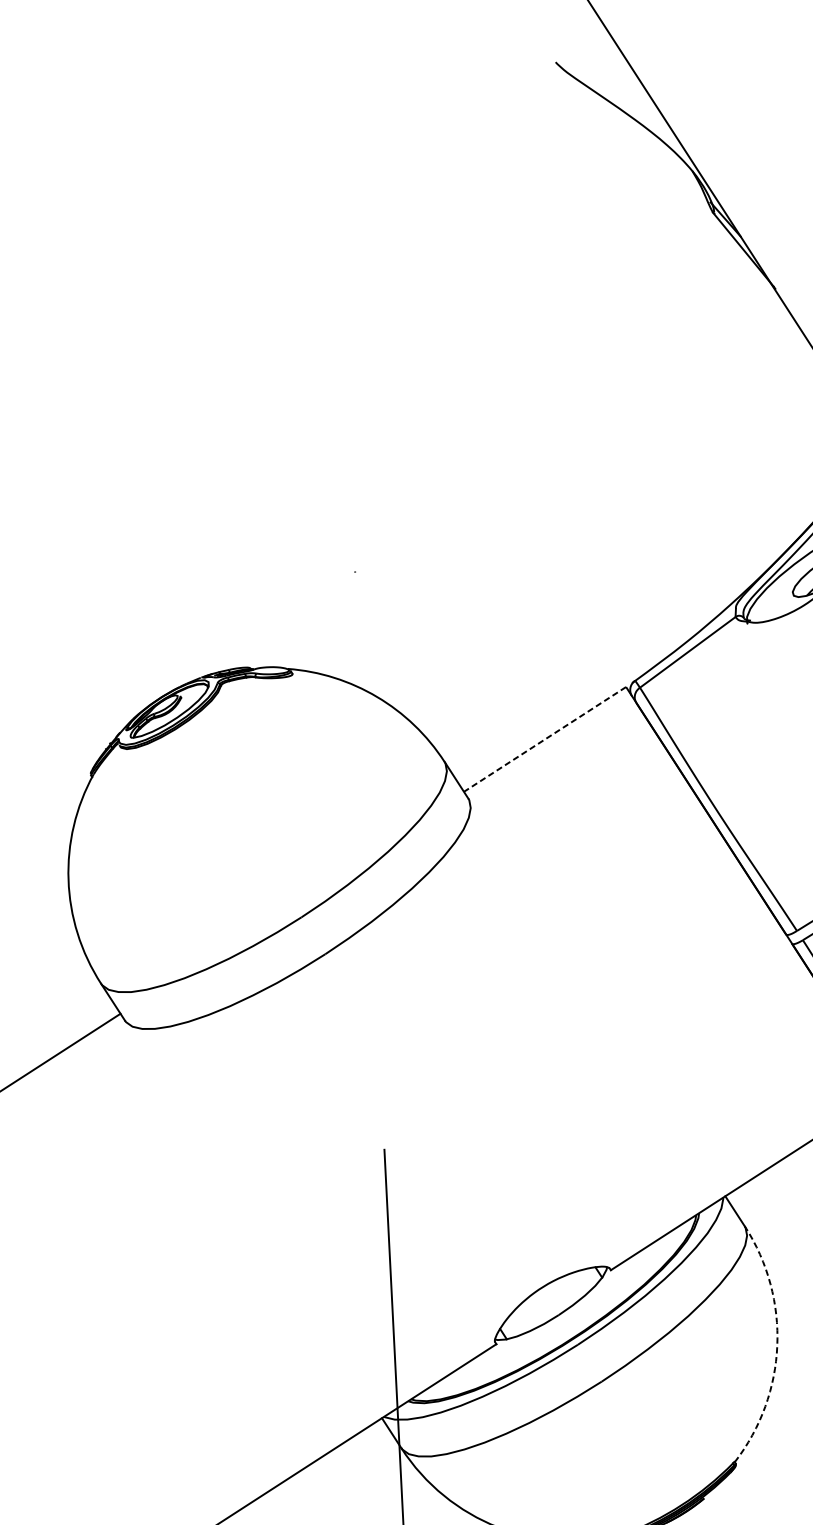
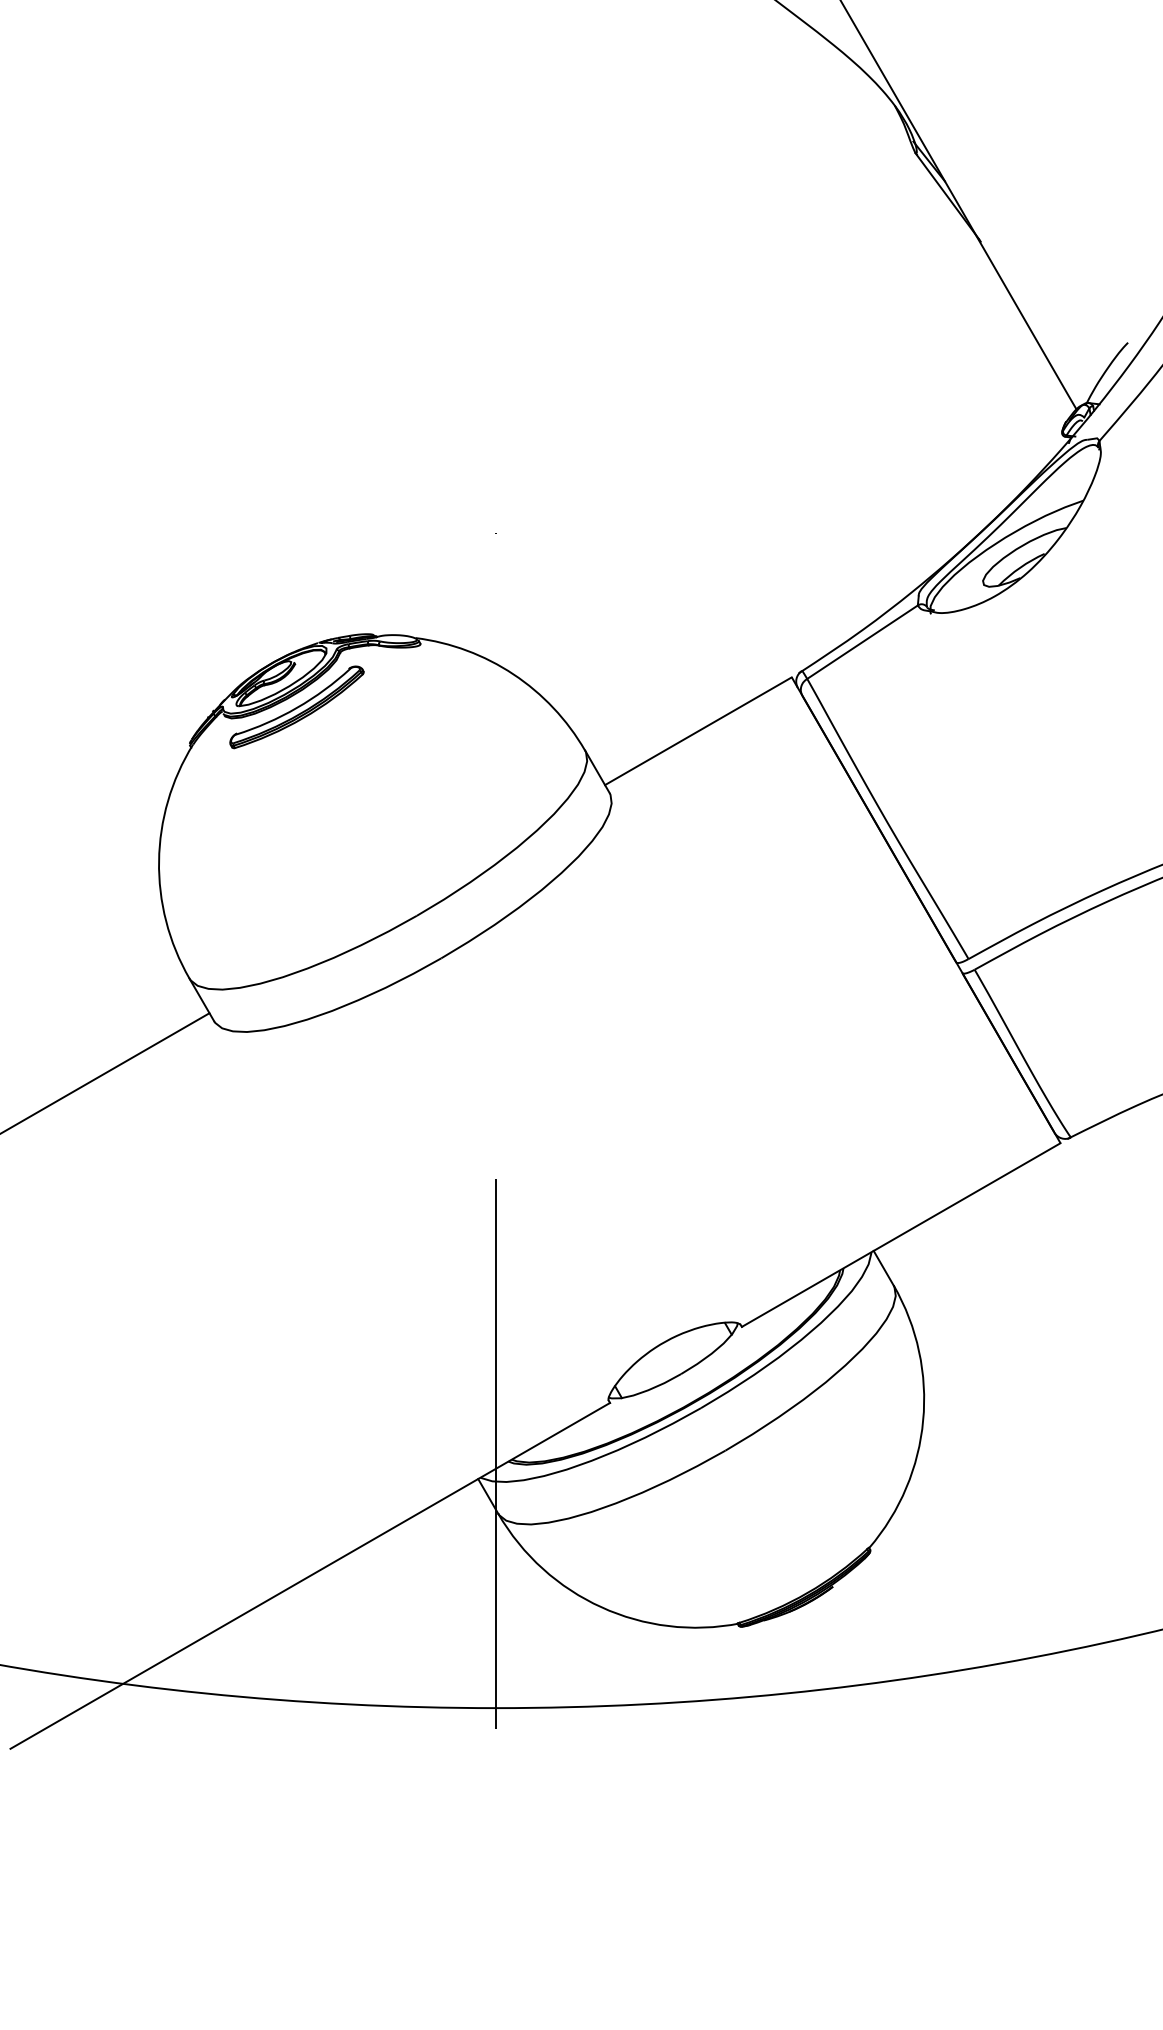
part: (184, 736) -> (296, 707), added
line: (545, 739) -> (698, 731), dashed -> solid
arc: (777, 1345) -> (923, 1420), dashed -> solid

